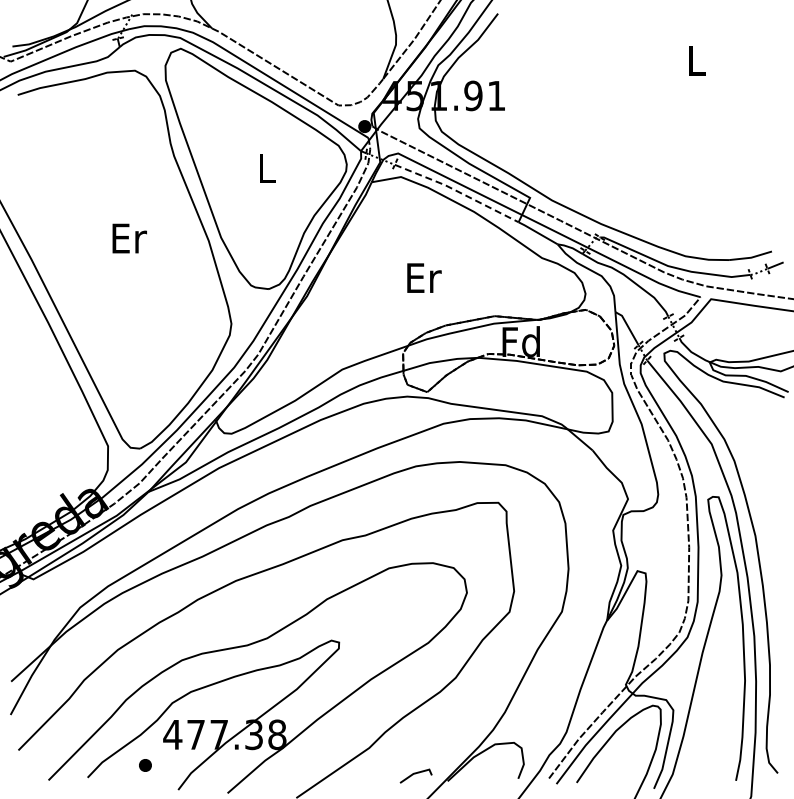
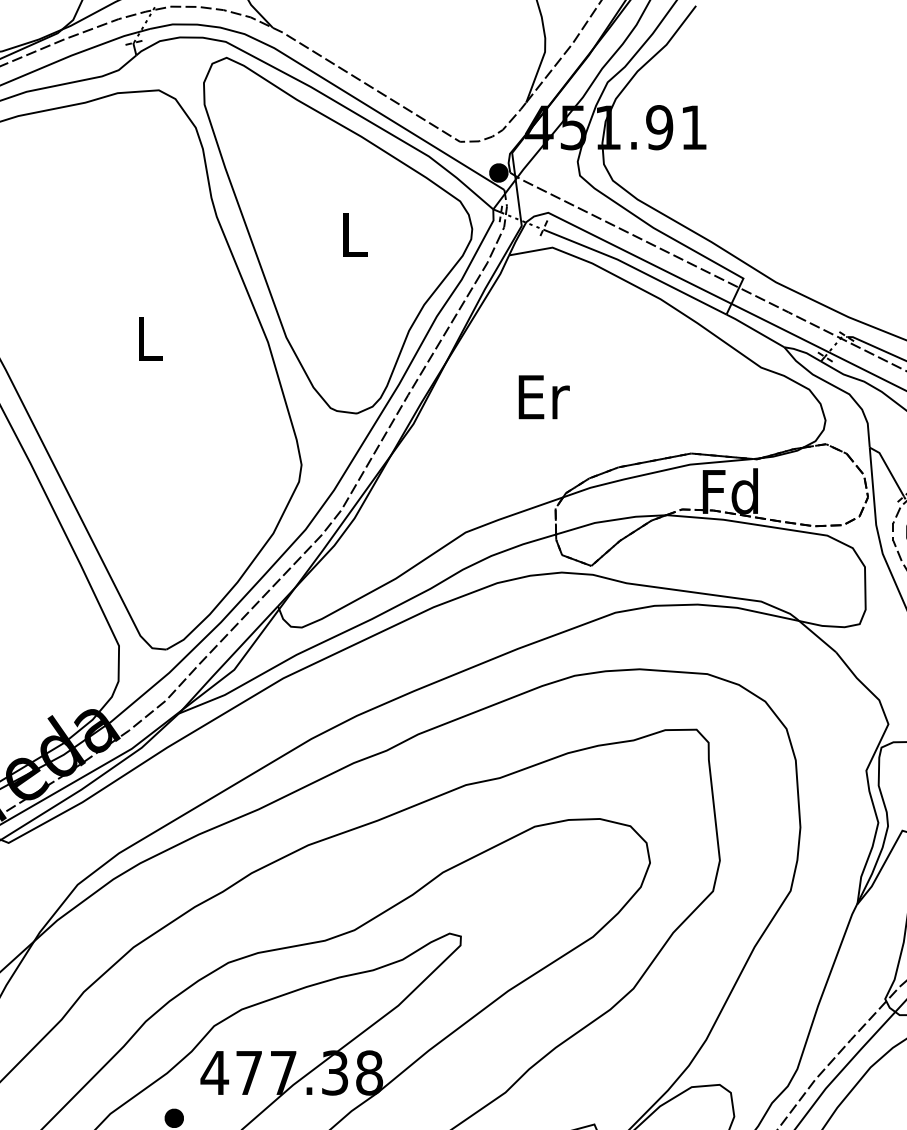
line: (457, 191) -> (636, 269), dashed -> solid
text: (129, 238) -> (150, 338), Er -> L
text: (424, 277) -> (544, 396), moved

